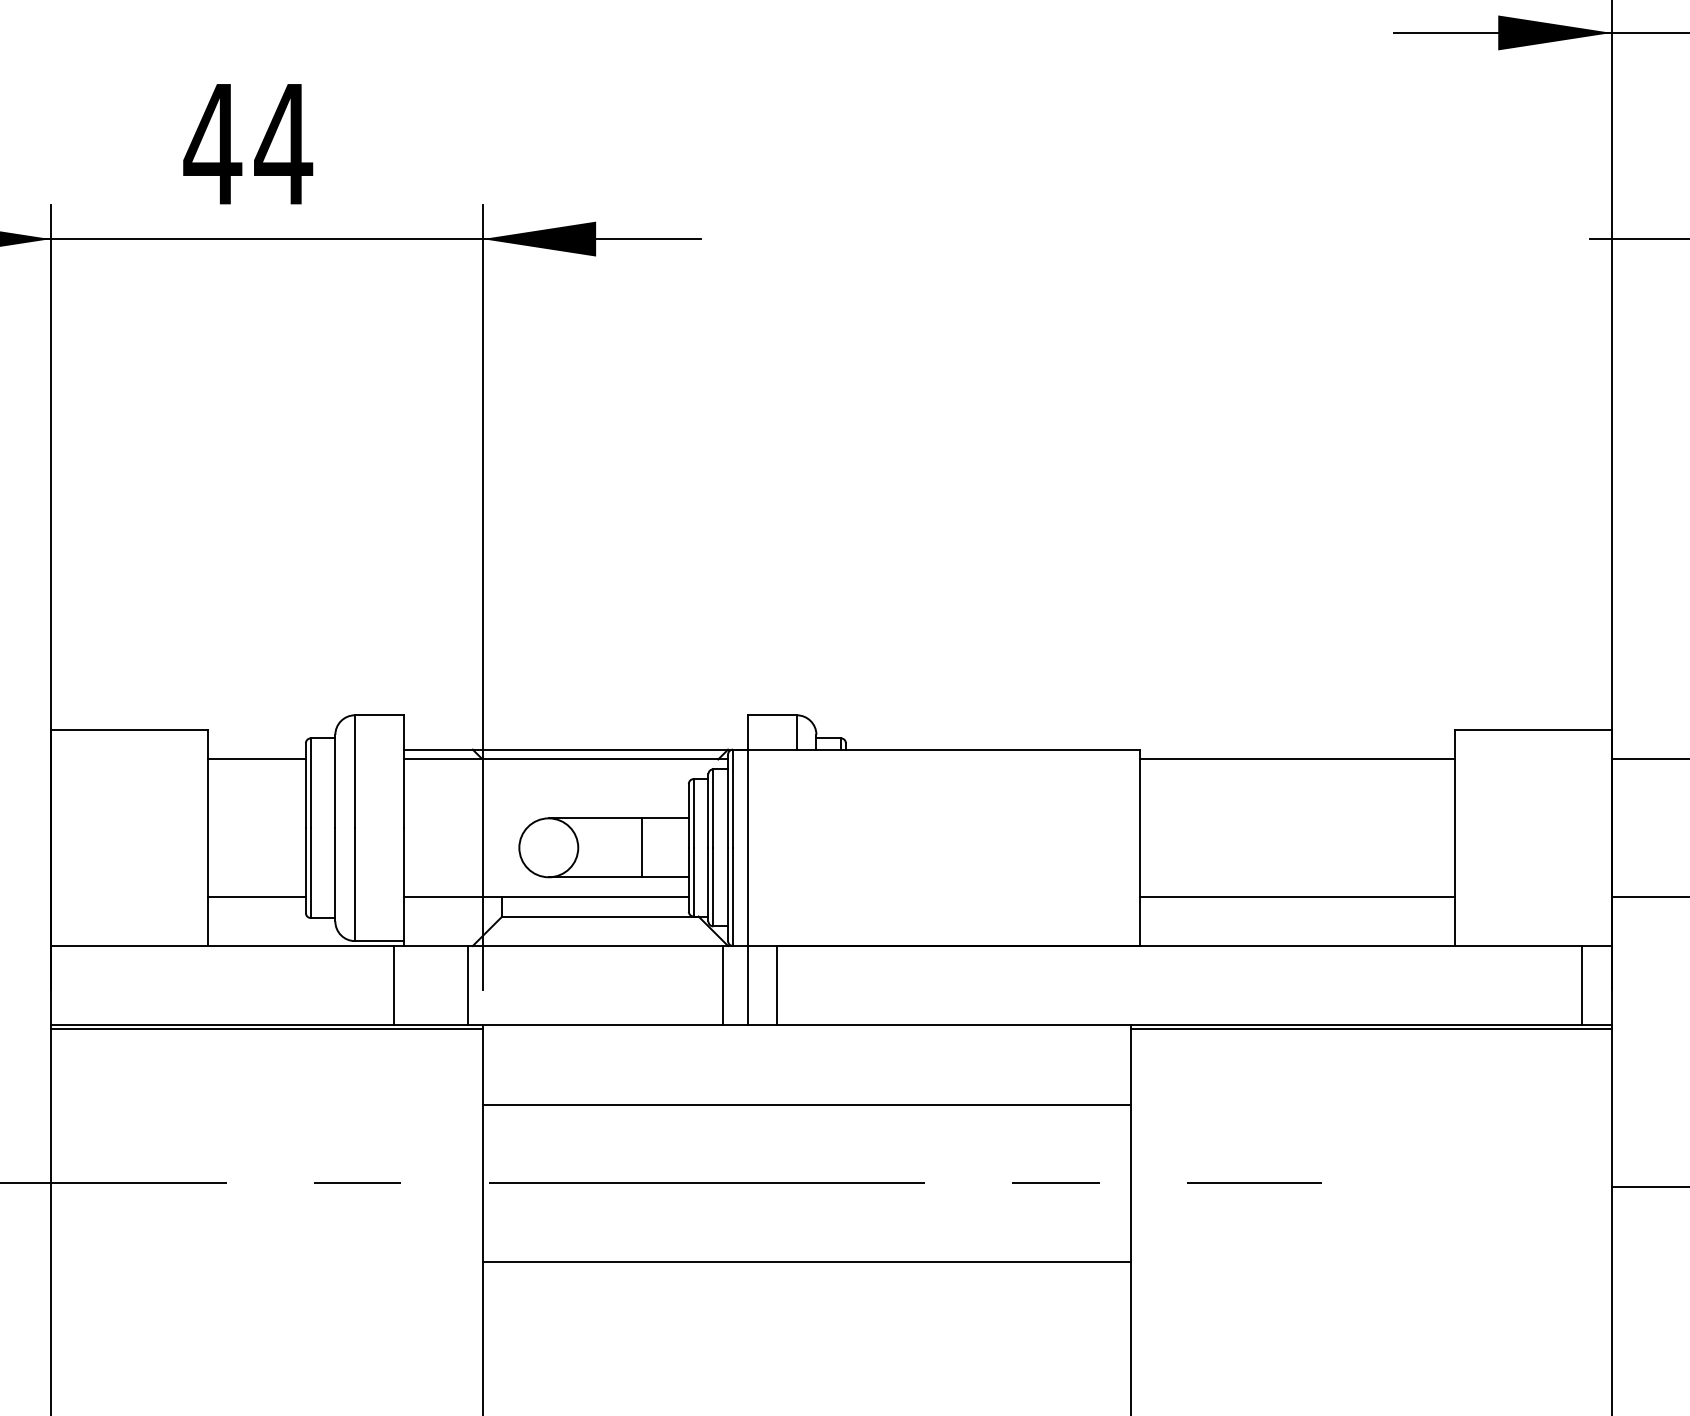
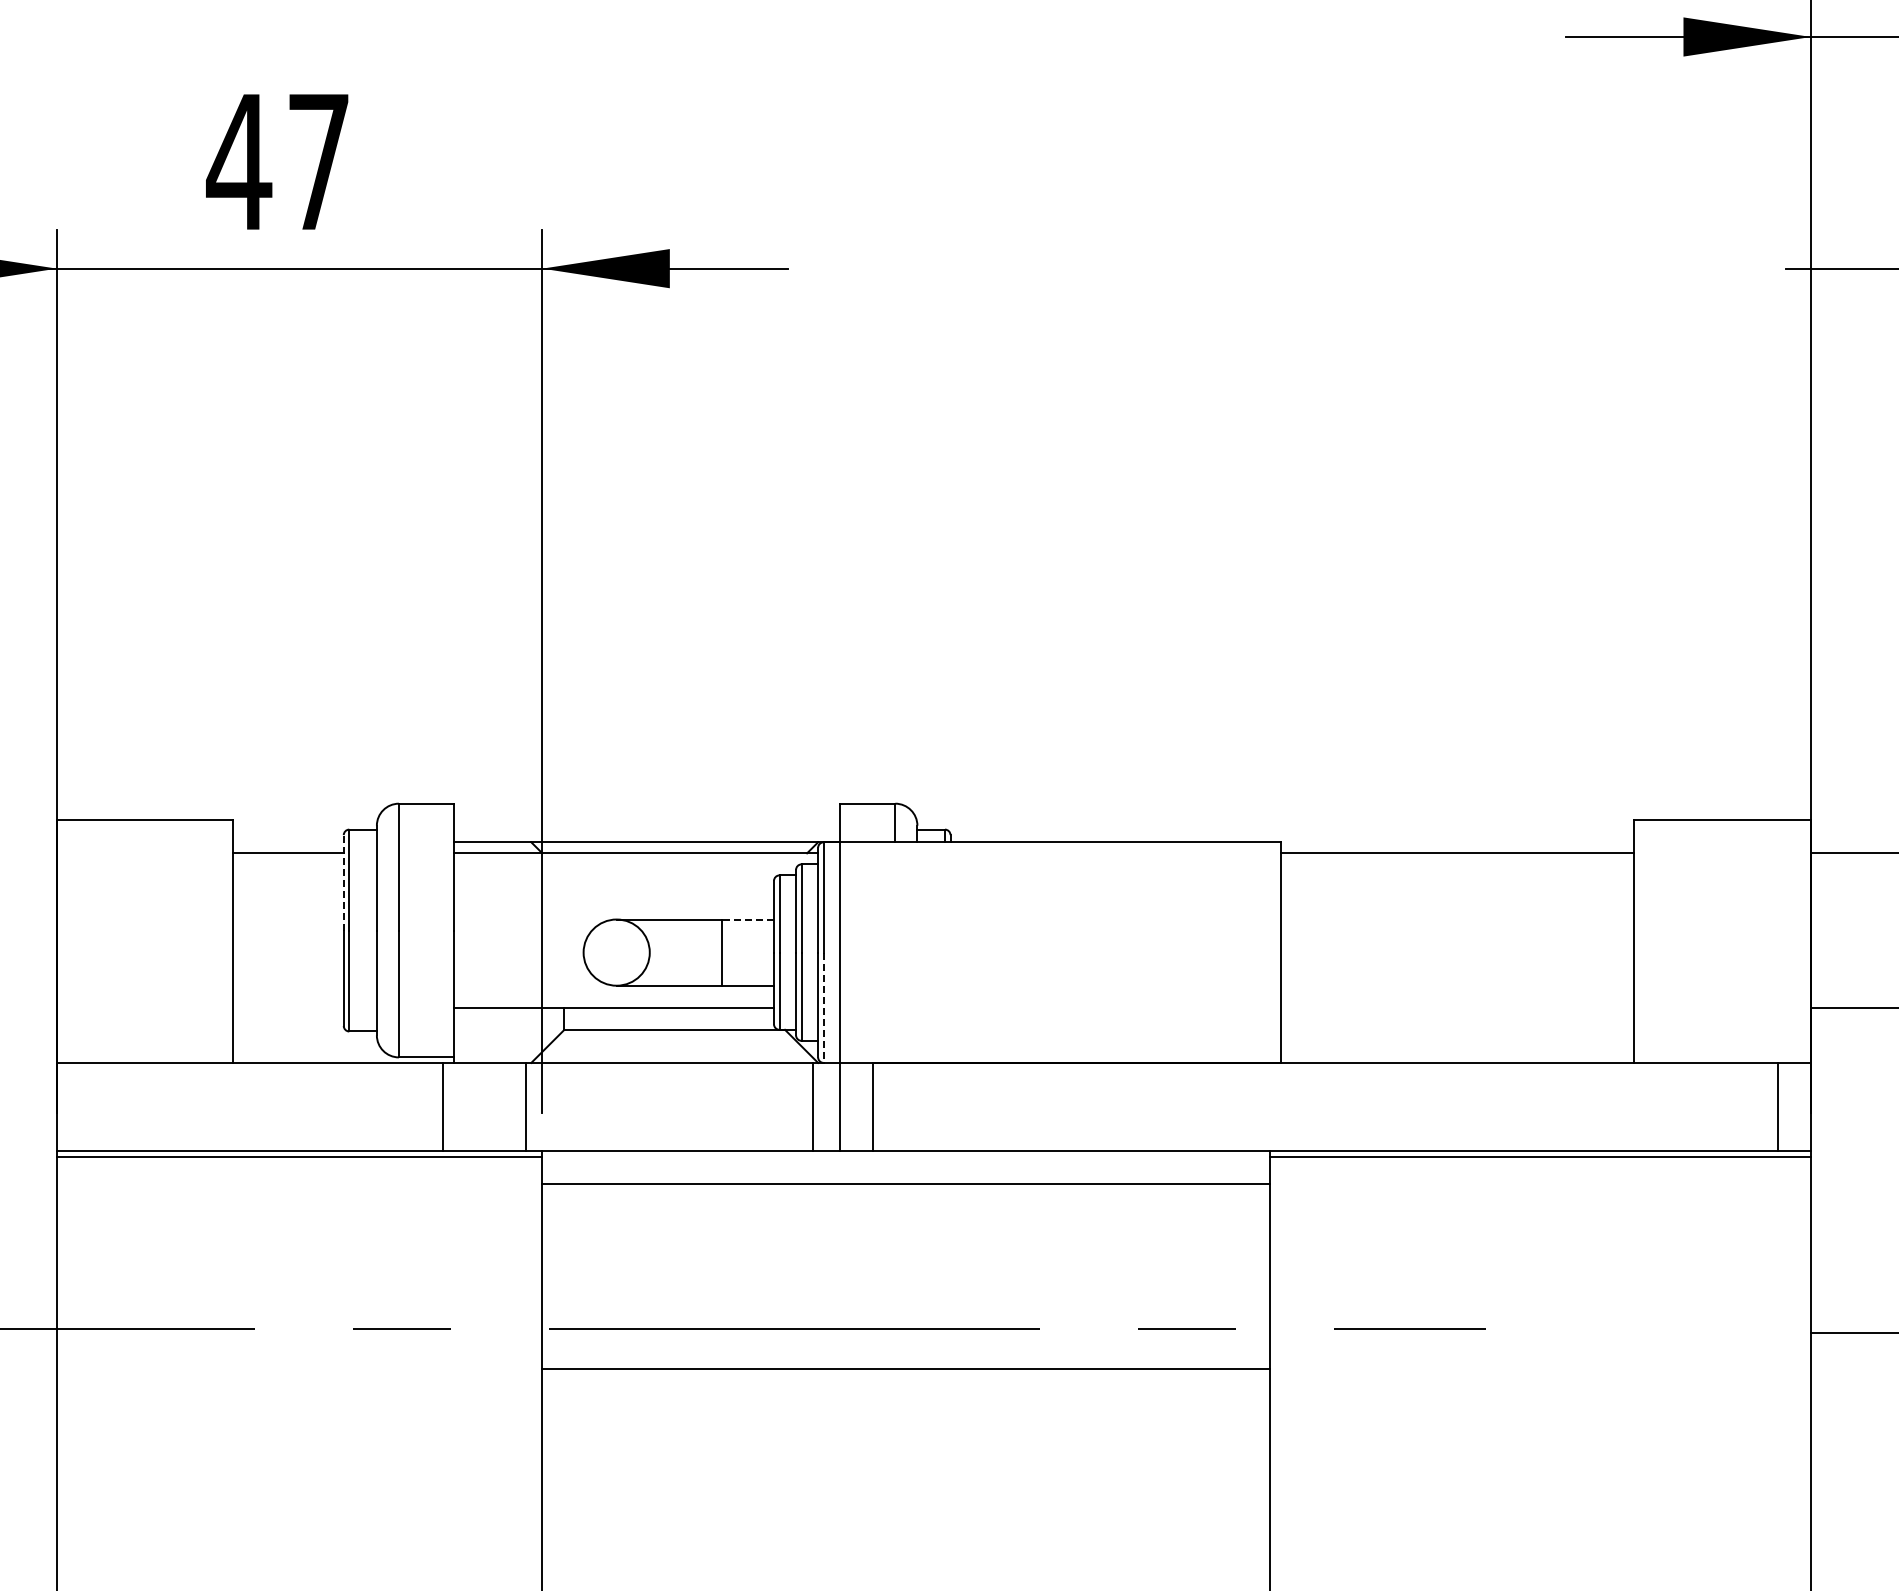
text: (283, 143) -> (318, 161), 44 -> 47
line: (305, 785) -> (343, 882), solid -> dashed
line: (665, 818) -> (747, 919), solid -> dashed
line: (256, 896) -> (288, 1007), removed
line: (1297, 896) -> (1457, 1007), removed
line: (732, 897) -> (823, 1008), solid -> dashed
line: (806, 1104) -> (906, 1184), moved
line: (806, 1261) -> (906, 1368), moved

